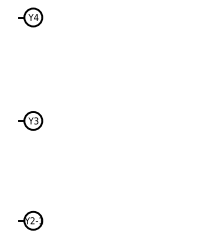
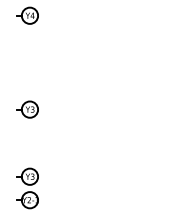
part: (30, 194) -> (27, 176), added

